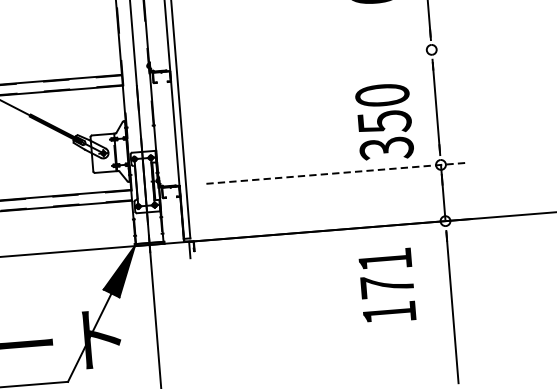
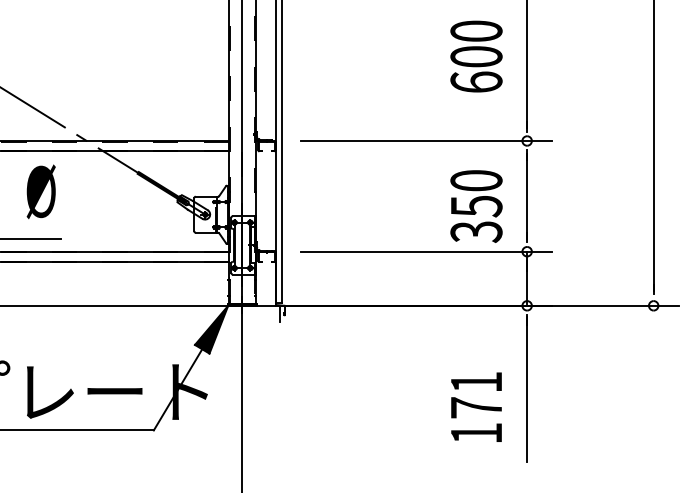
line: (327, 58) -> (426, 141), added
line: (336, 173) -> (426, 251), dashed -> solid
text: (387, 285) -> (476, 406), moved

